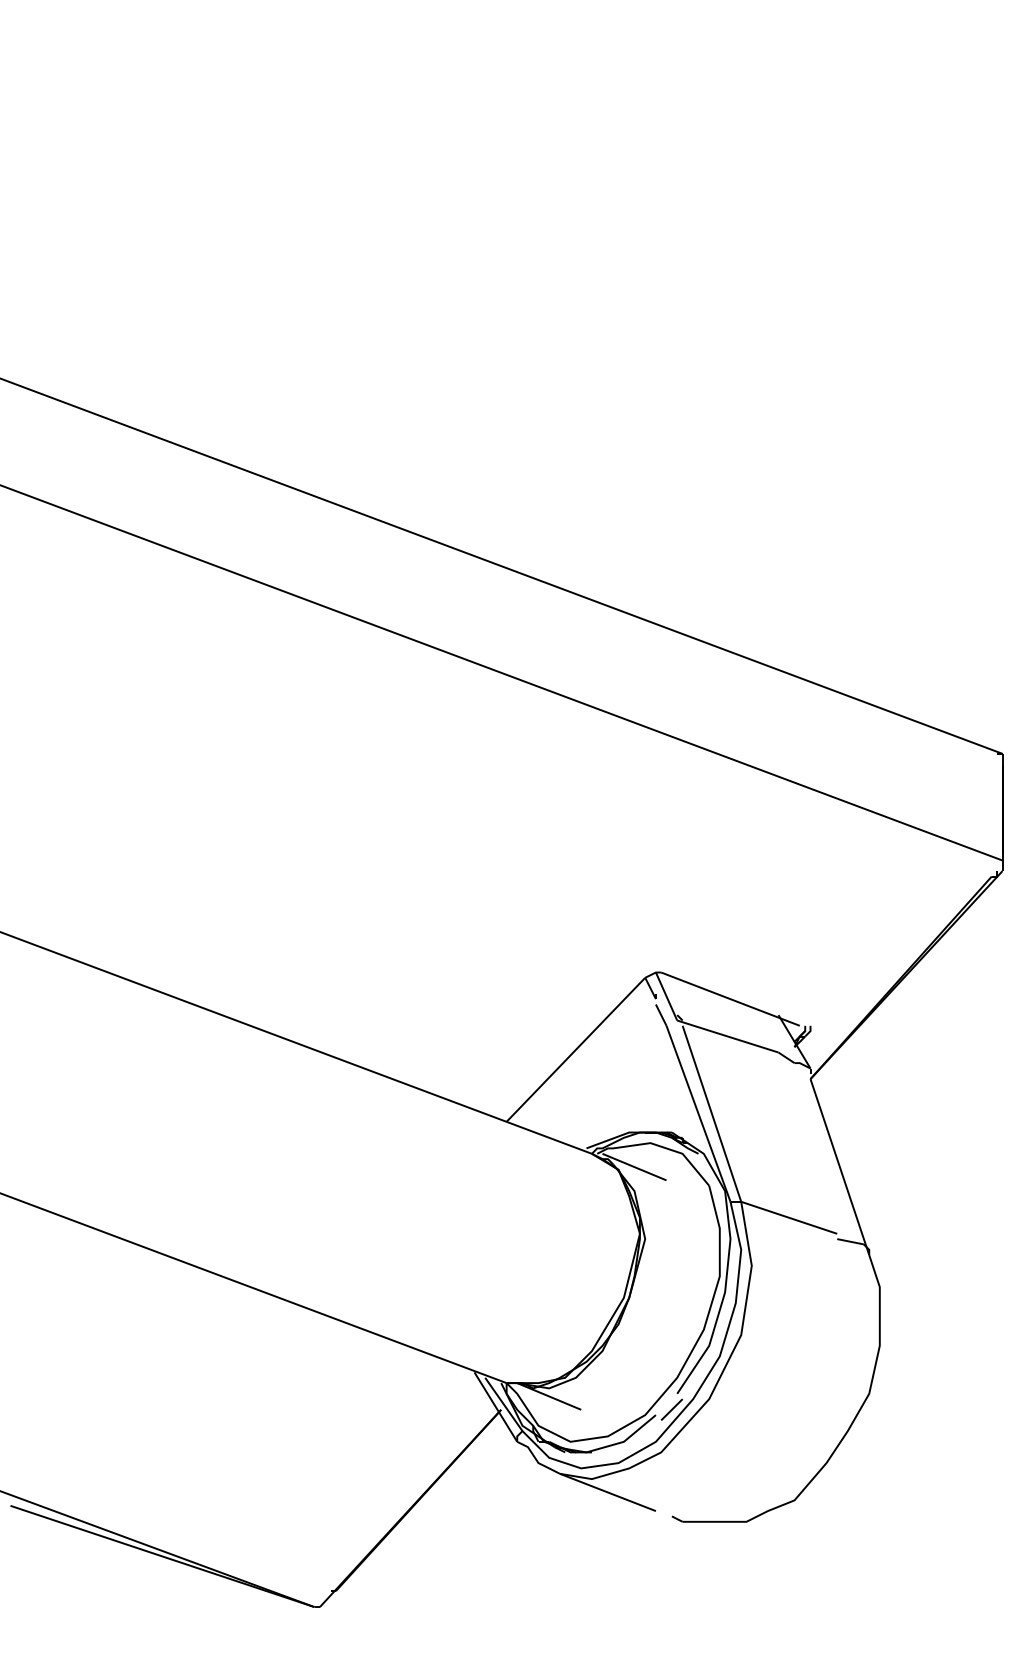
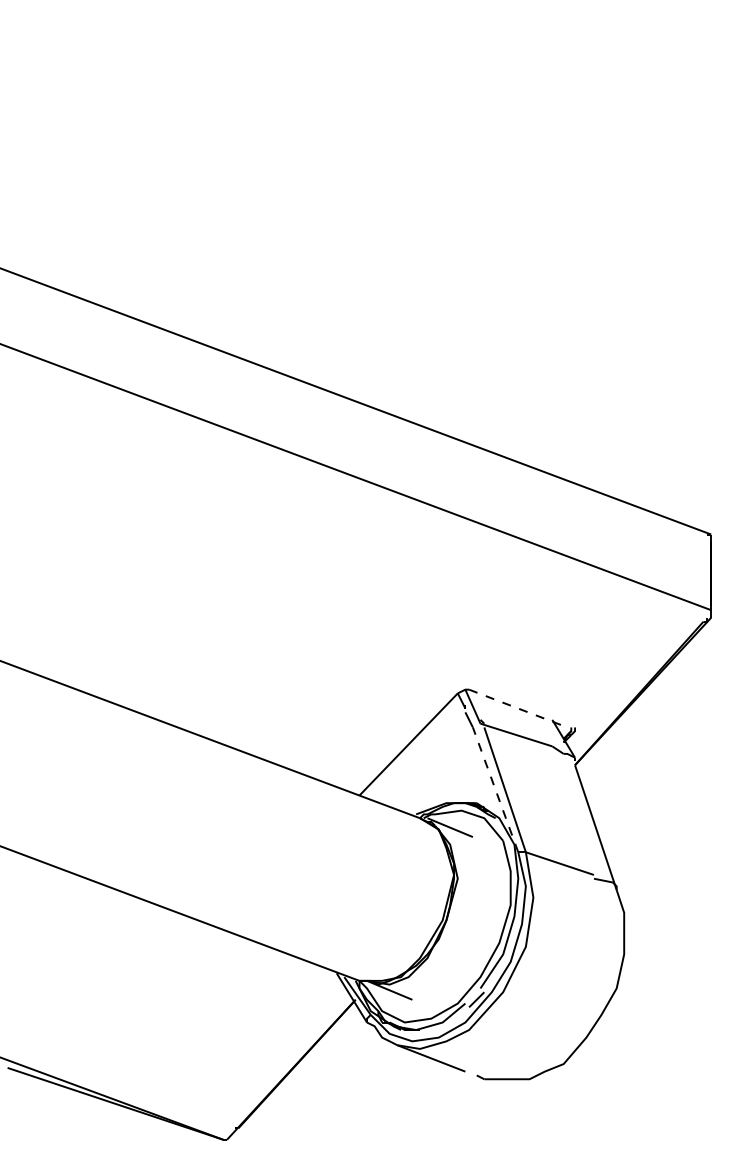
line: (730, 999) -> (518, 708), solid -> dashed
line: (698, 1113) -> (495, 789), solid -> dashed

